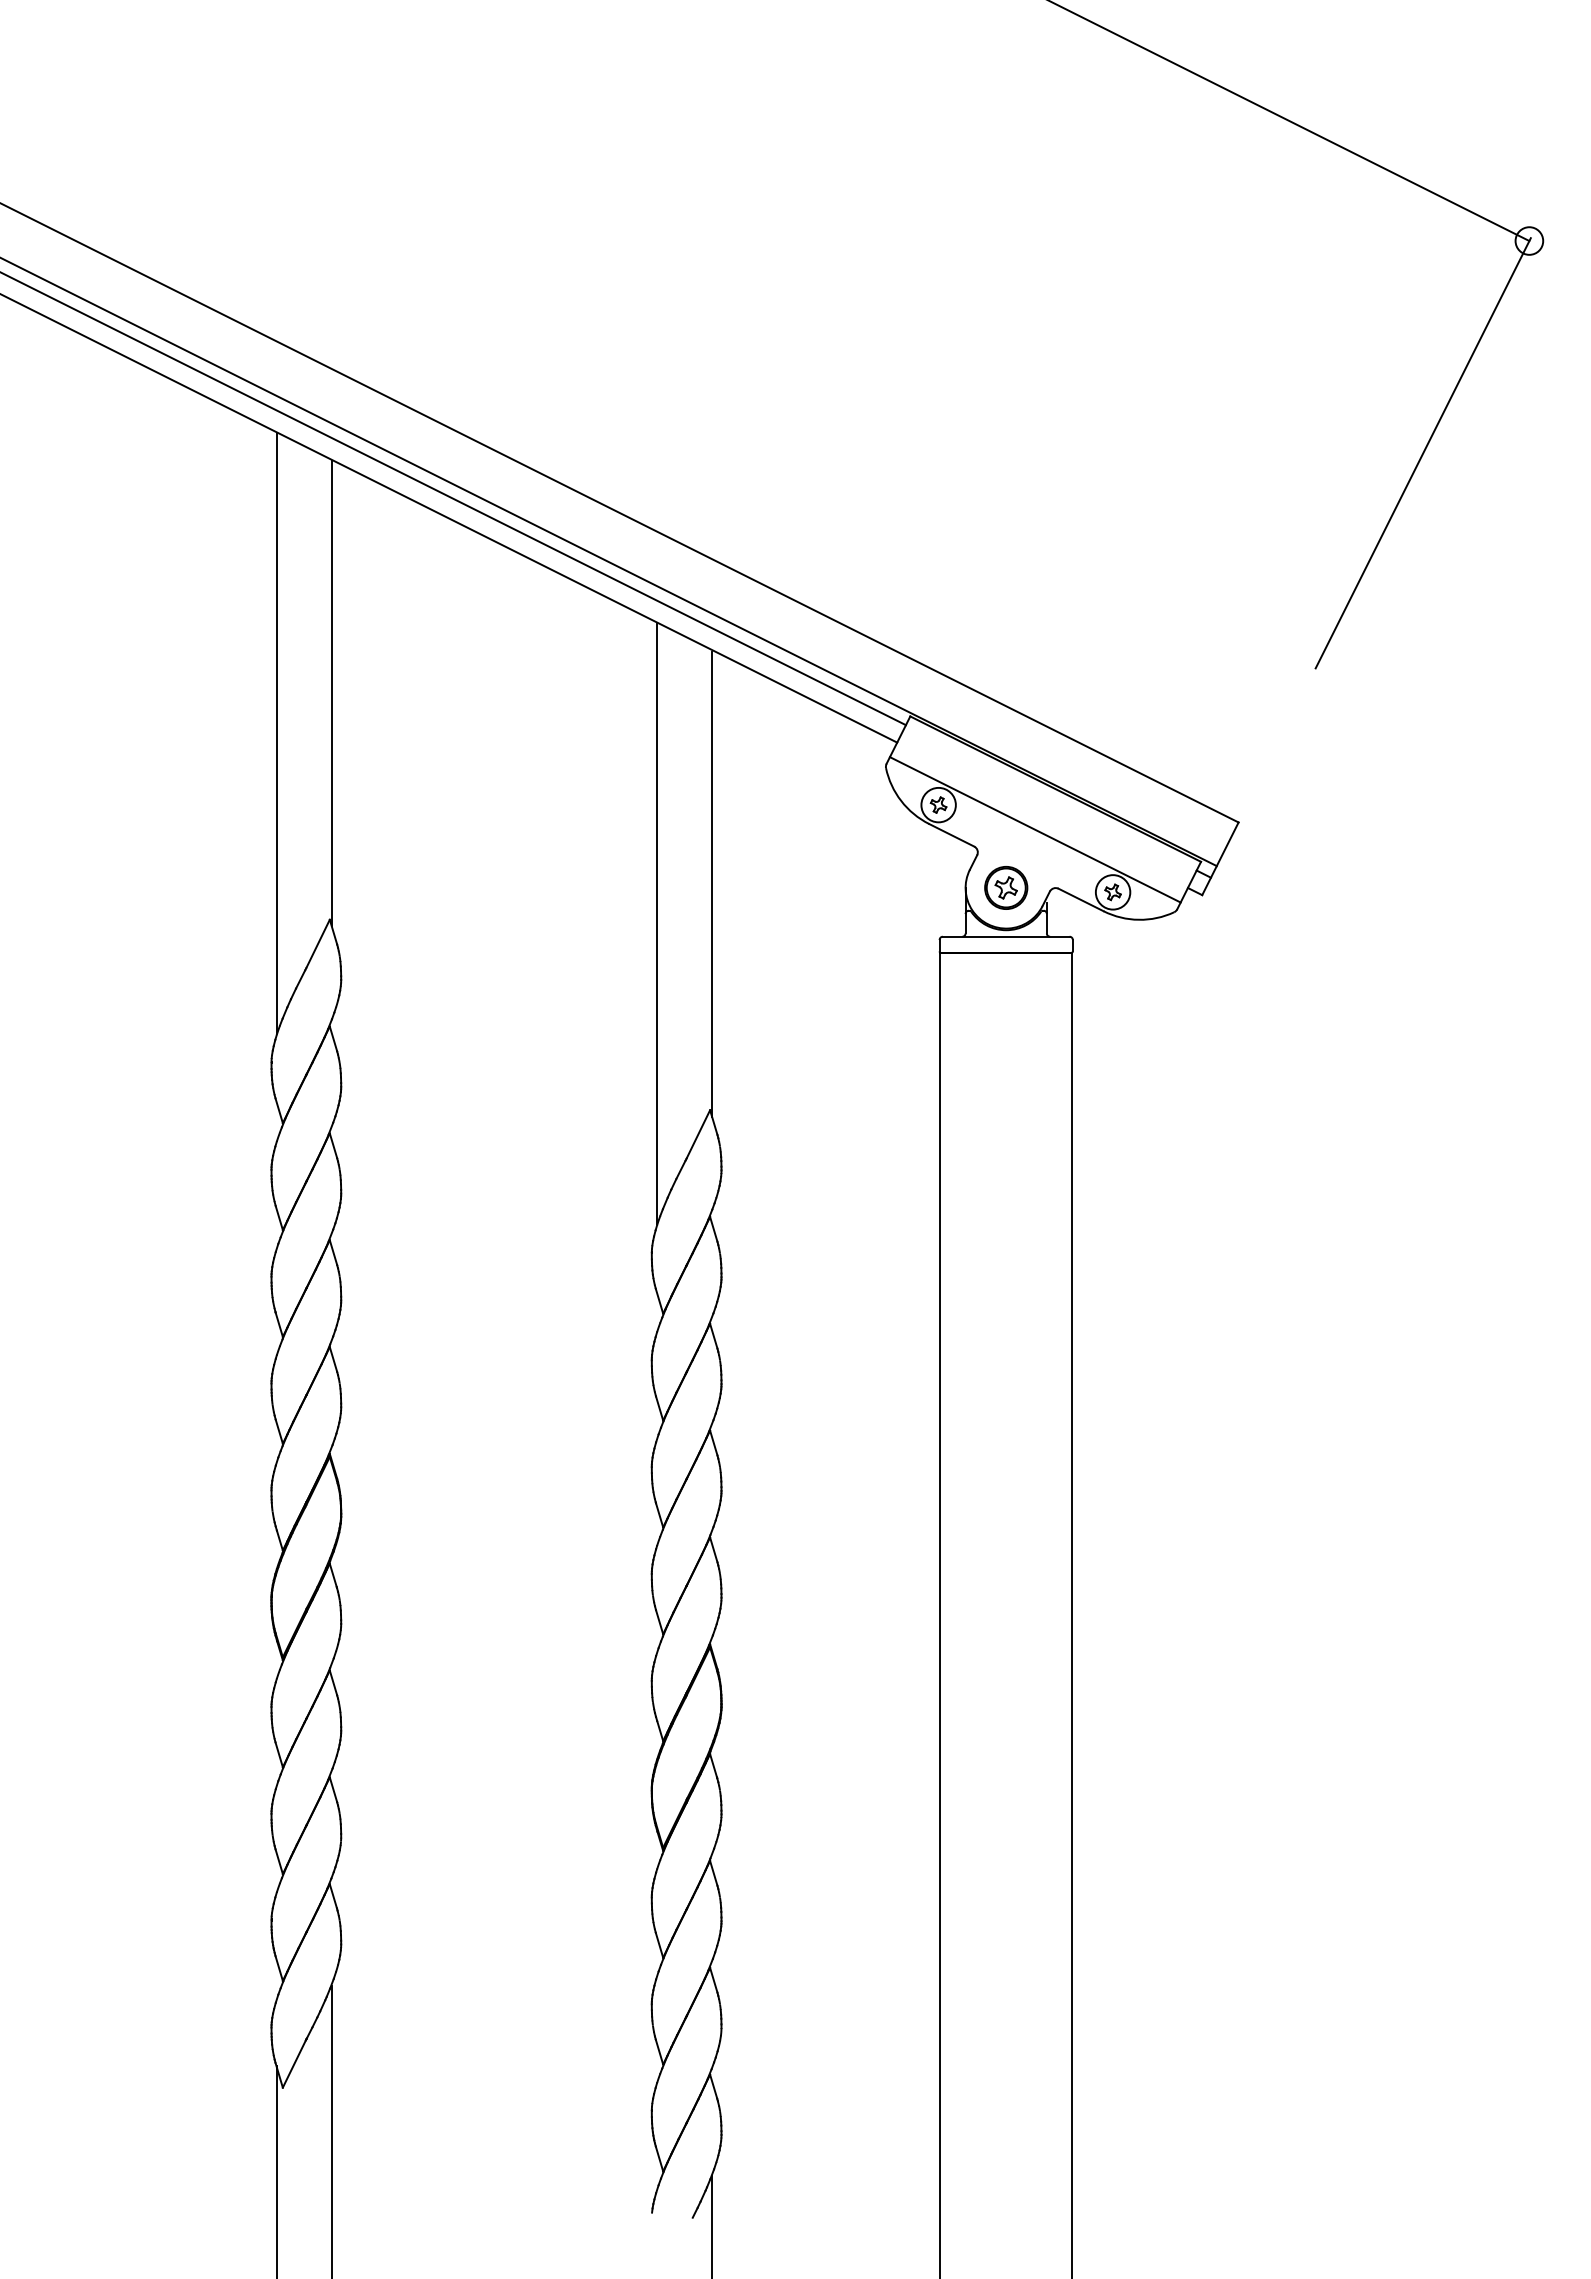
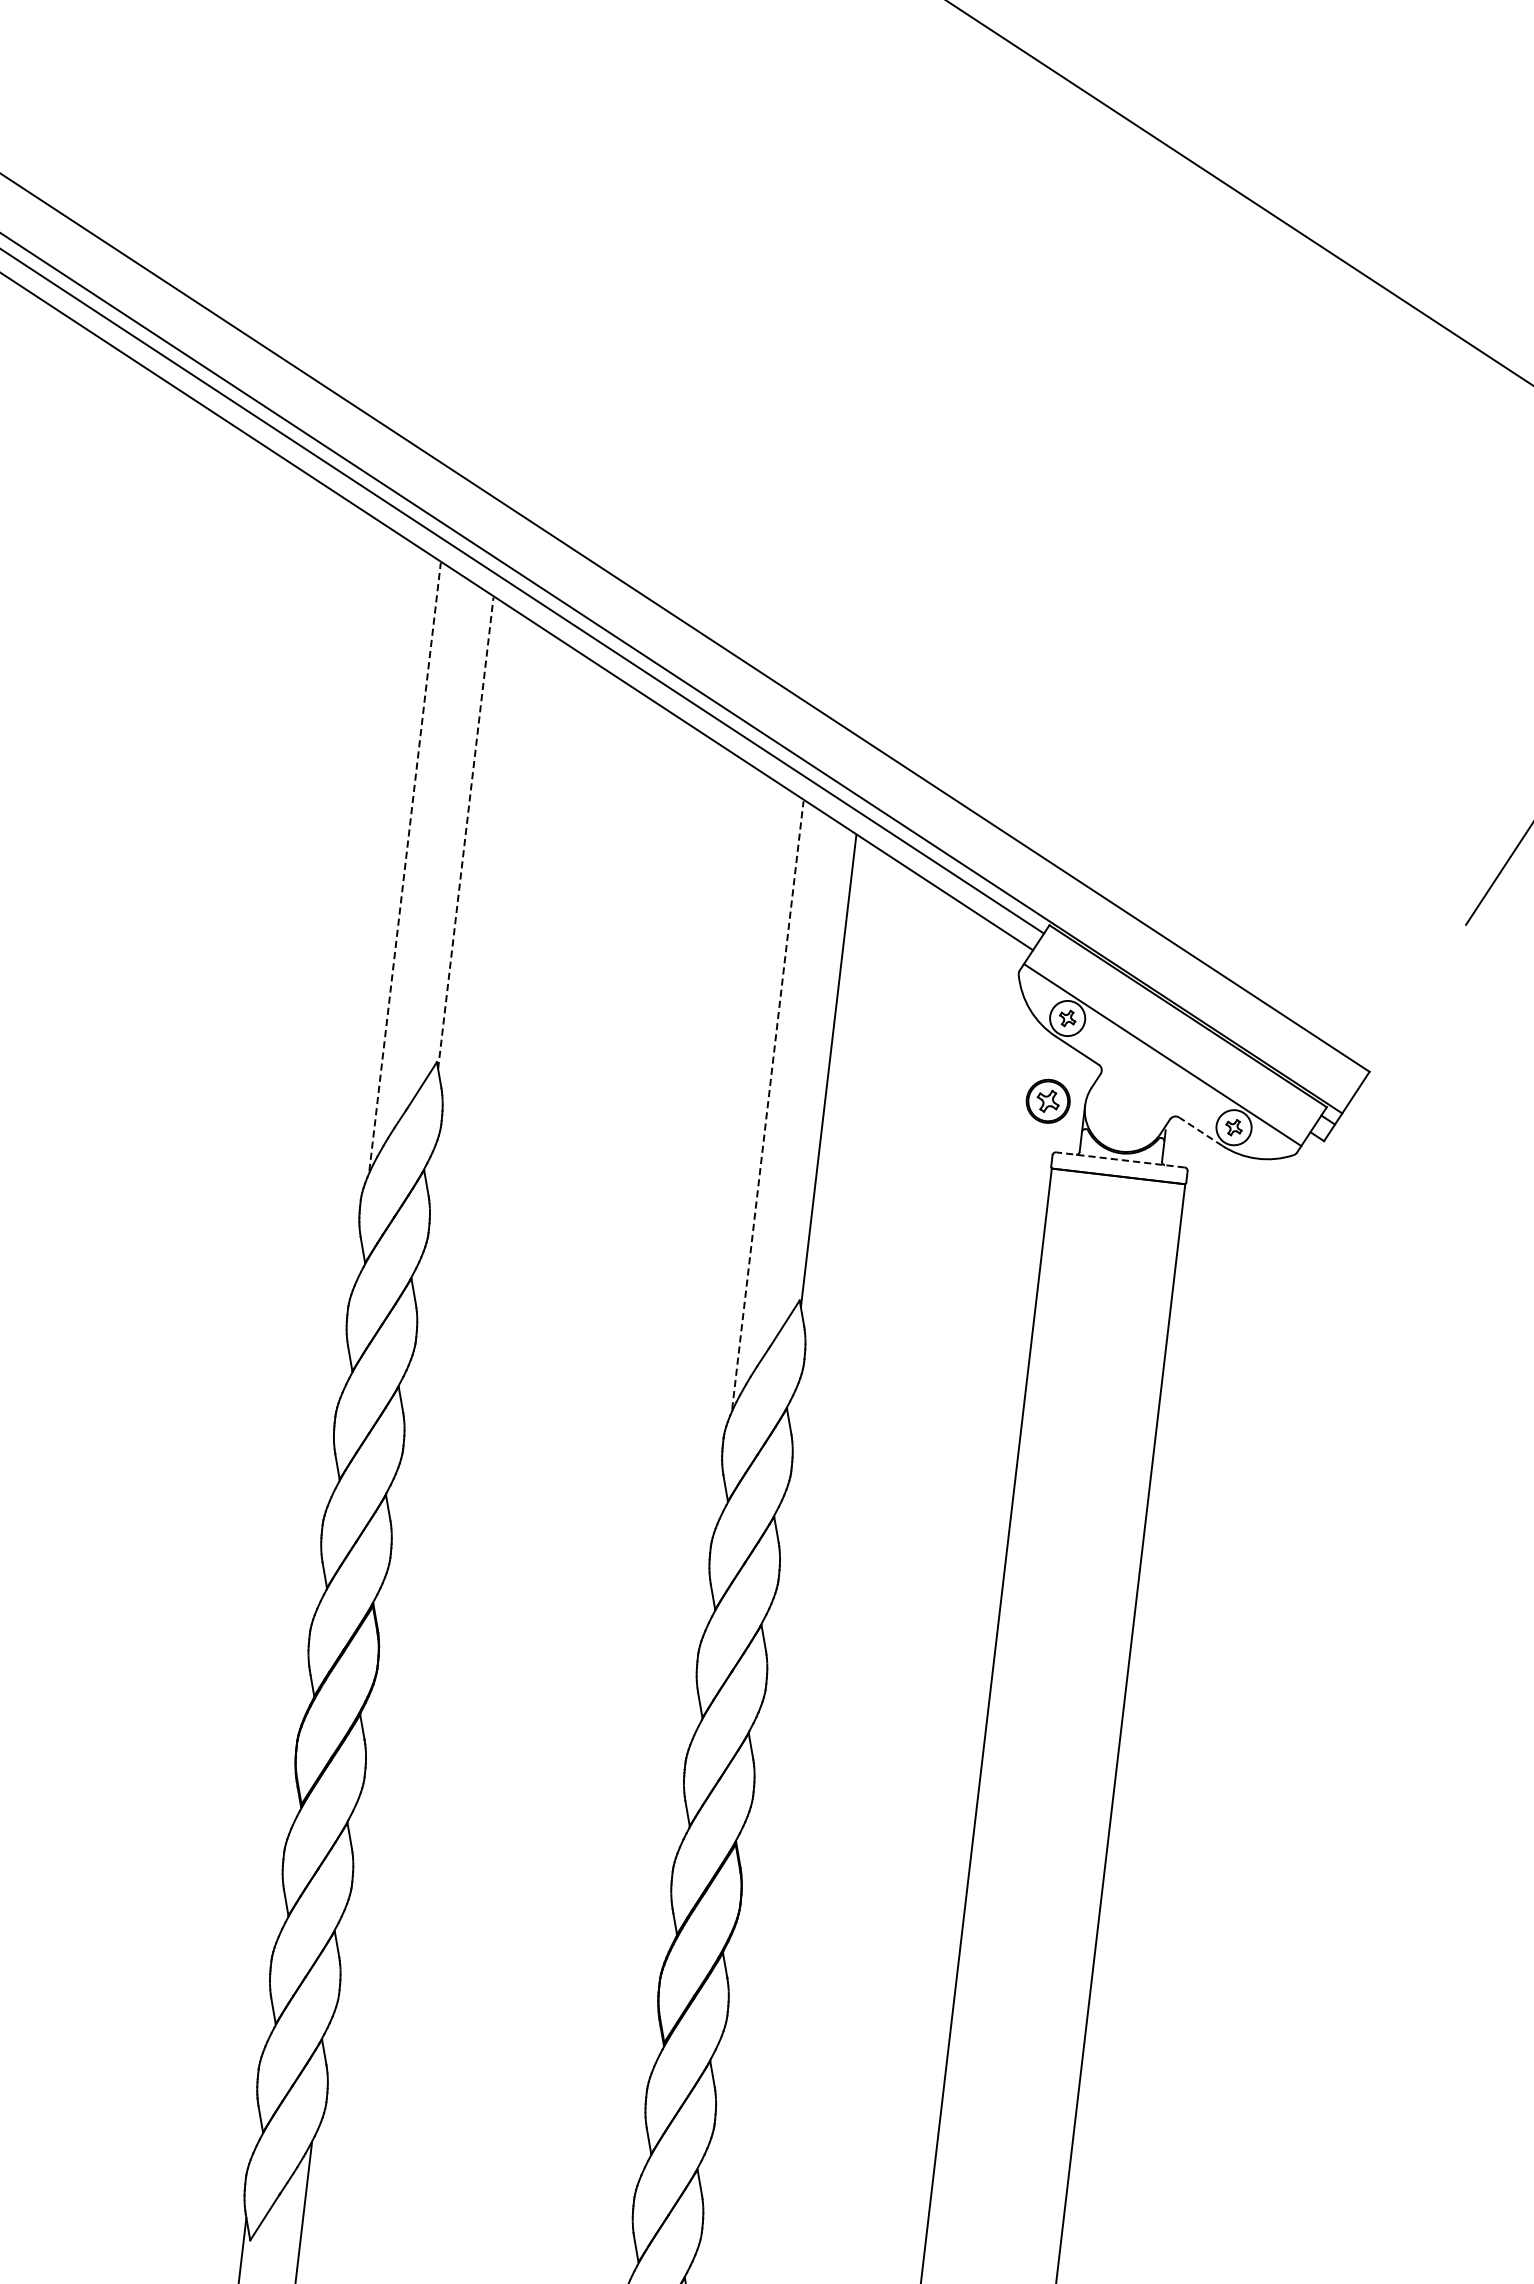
line: (331, 693) -> (465, 833), solid -> dashed
line: (276, 733) -> (405, 867), solid -> dashed
part: (1006, 887) -> (1048, 1100), moved
line: (1080, 899) -> (1200, 1131), solid -> dashed
line: (656, 923) -> (767, 1104), solid -> dashed
line: (1005, 936) -> (1119, 1159), solid -> dashed

